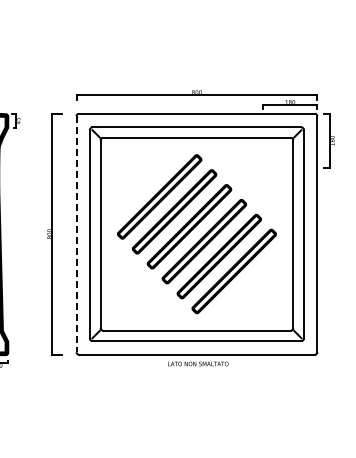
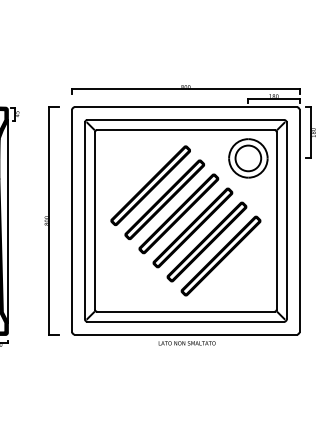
part: (262, 167) -> (247, 157), added
line: (8, 234) -> (8, 221), added
line: (76, 234) -> (72, 221), dashed -> solid

